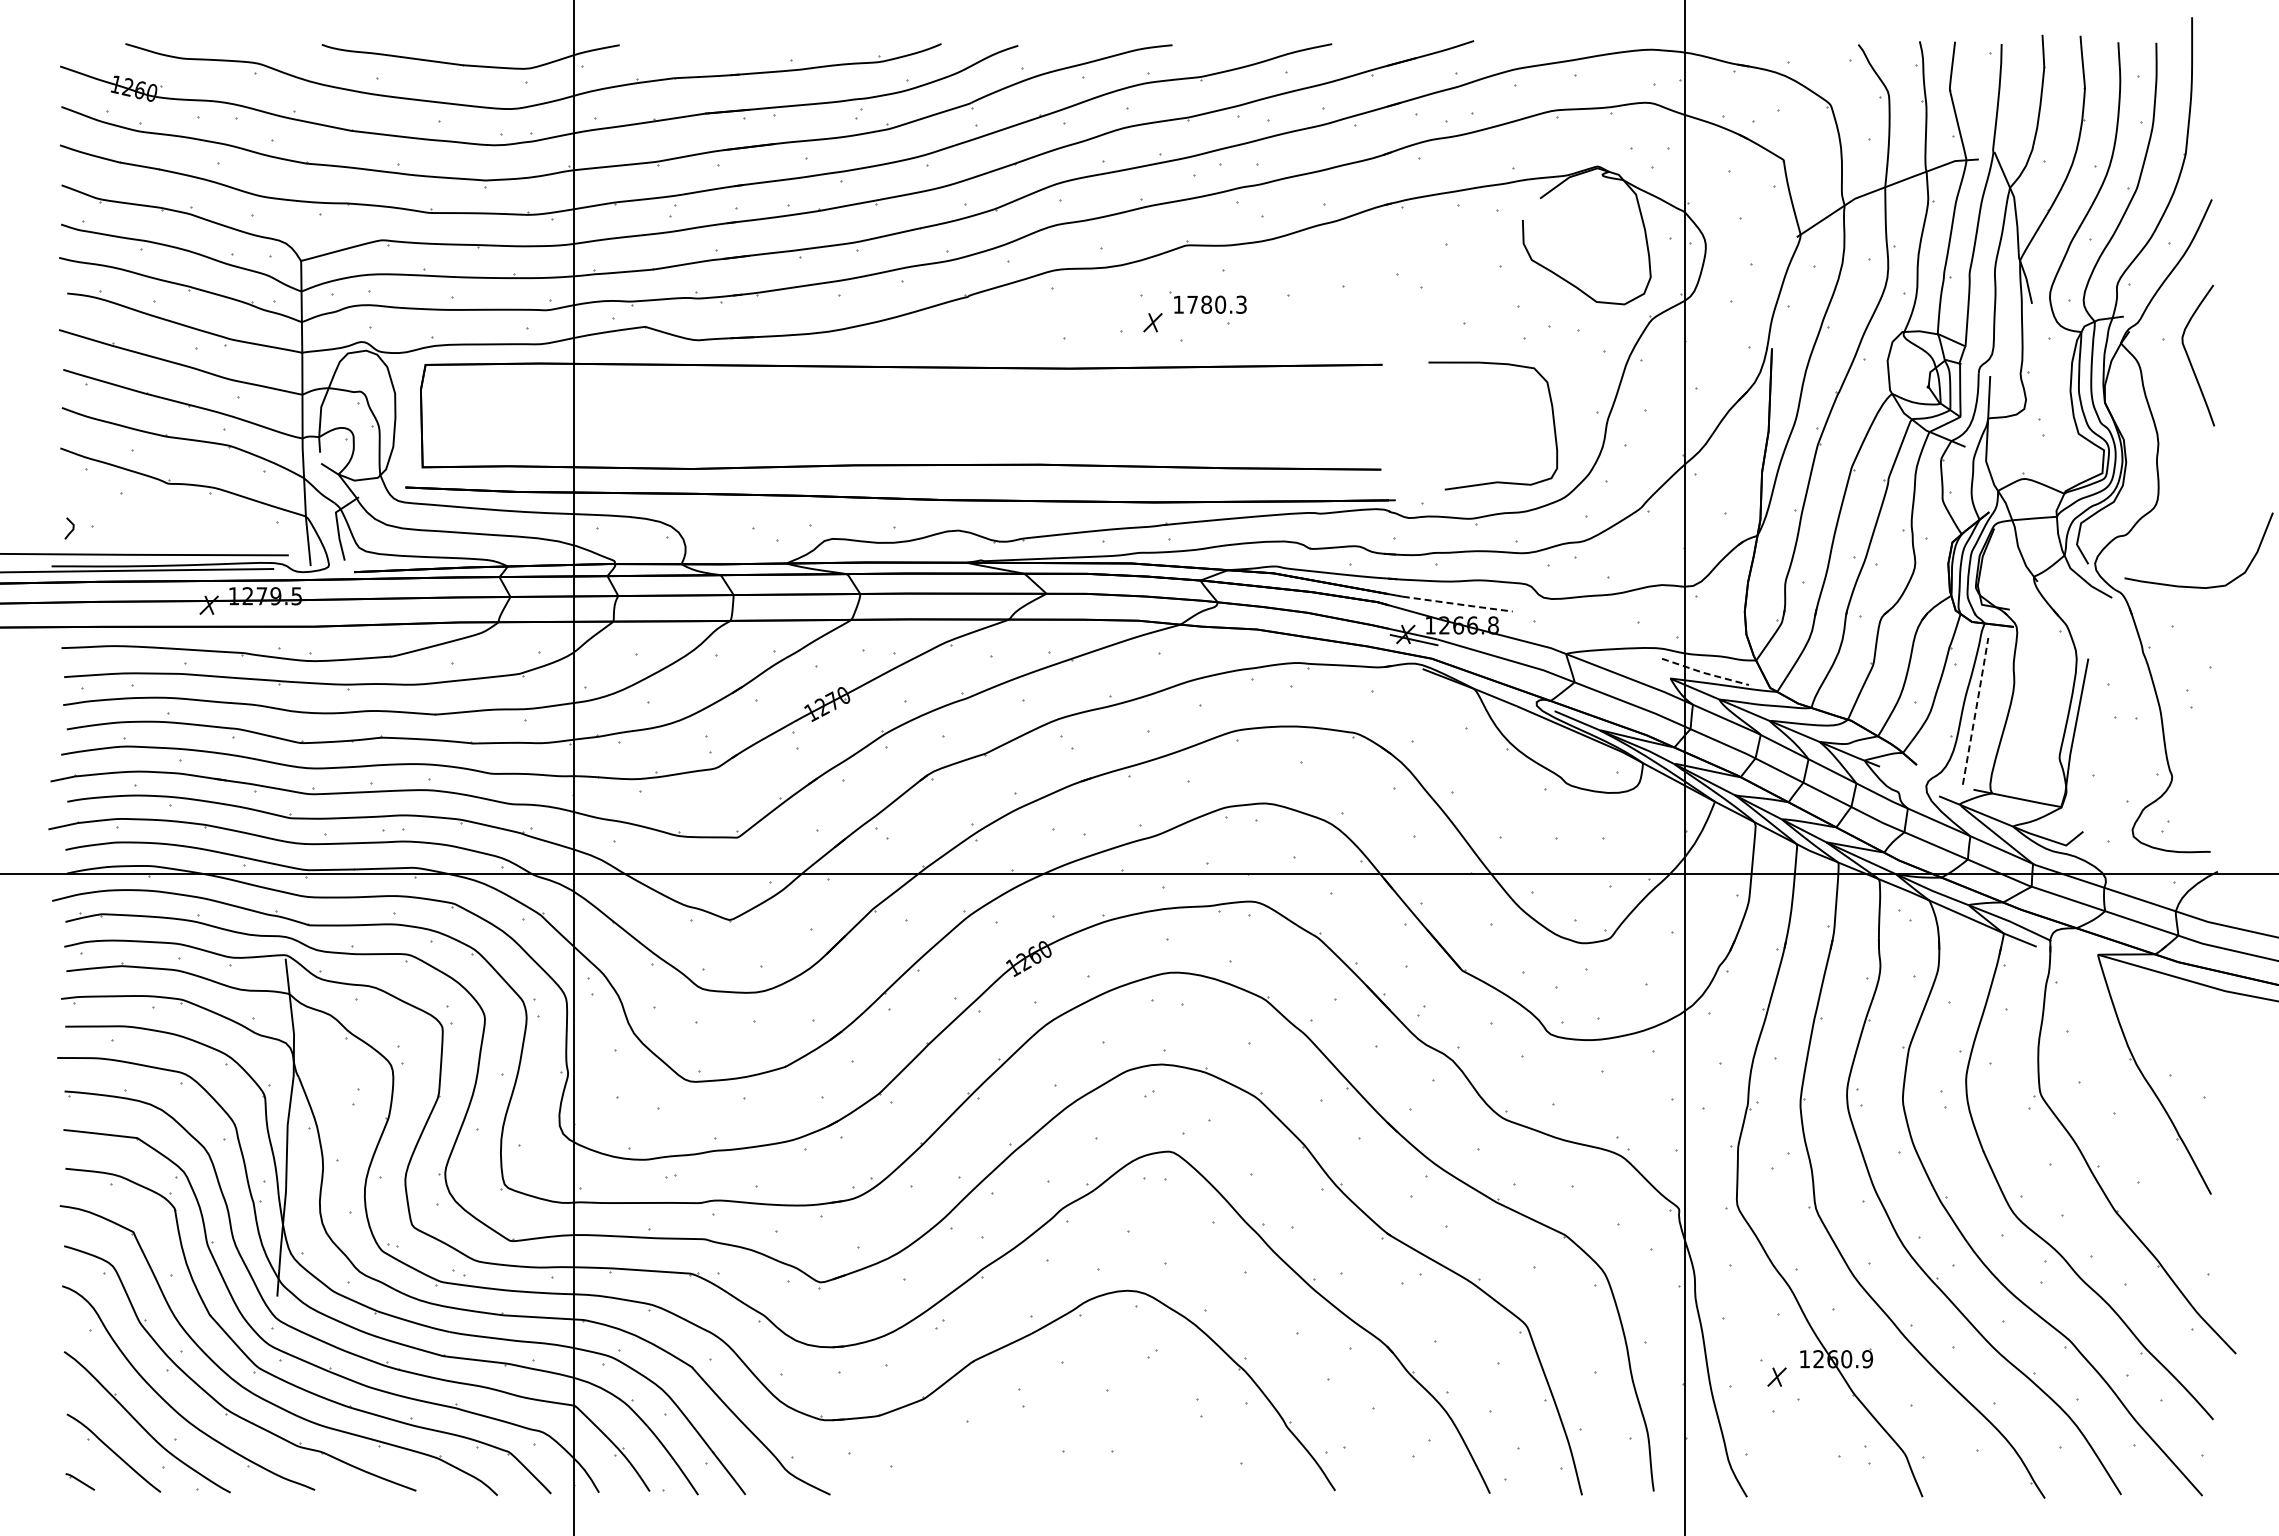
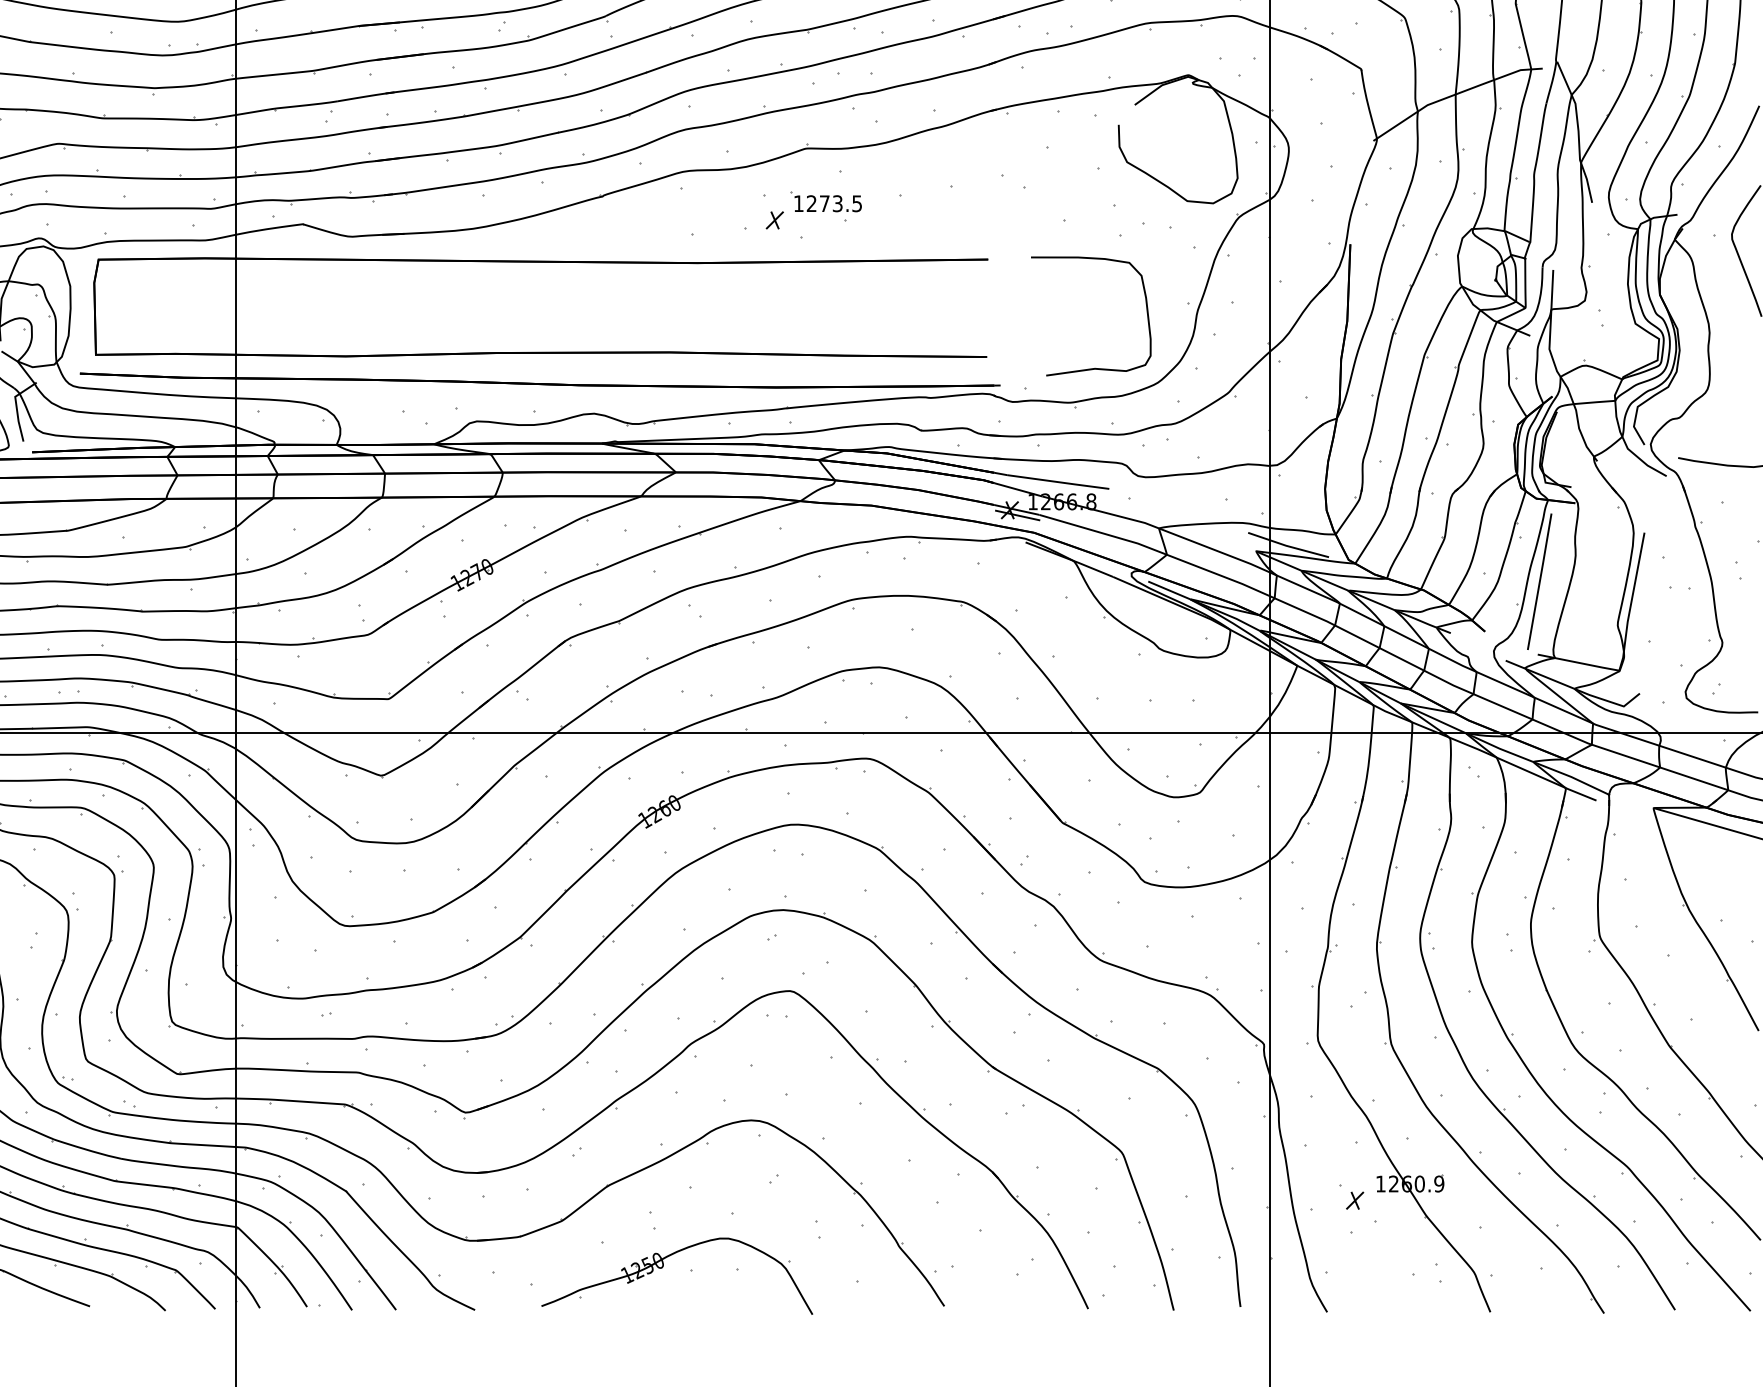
text: (1216, 304) -> (833, 203), 1780.3 -> 1273.5
line: (1459, 604) -> (1059, 482), dashed -> solid
line: (1704, 673) -> (1287, 546), dashed -> solid
line: (1976, 710) -> (1540, 580), dashed -> solid
part: (1033, 1448) -> (663, 1267), added

